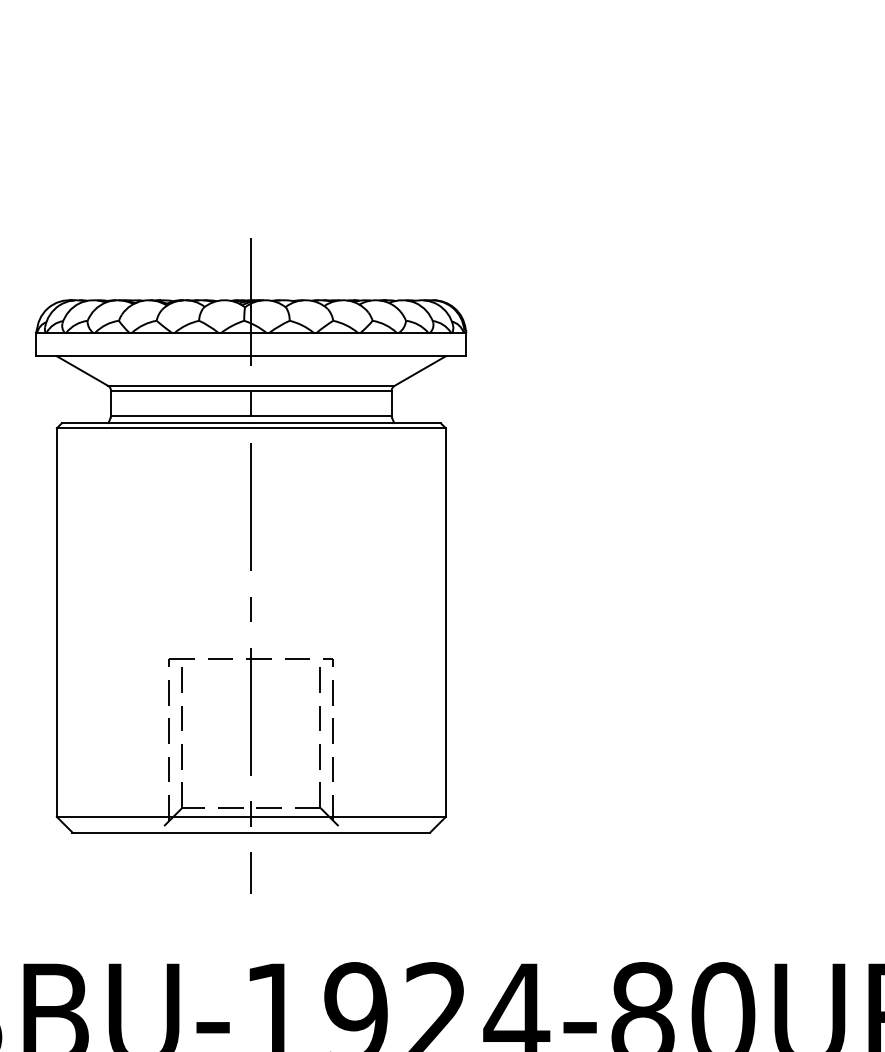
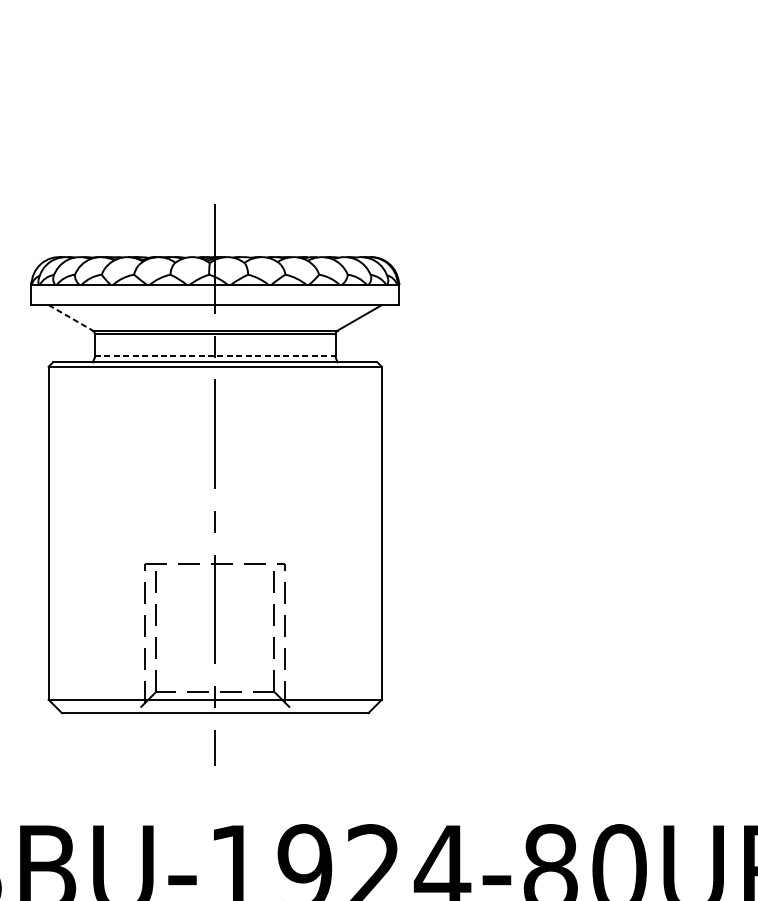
line: (82, 371) -> (70, 318), solid -> dashed
line: (251, 416) -> (215, 356), solid -> dashed

